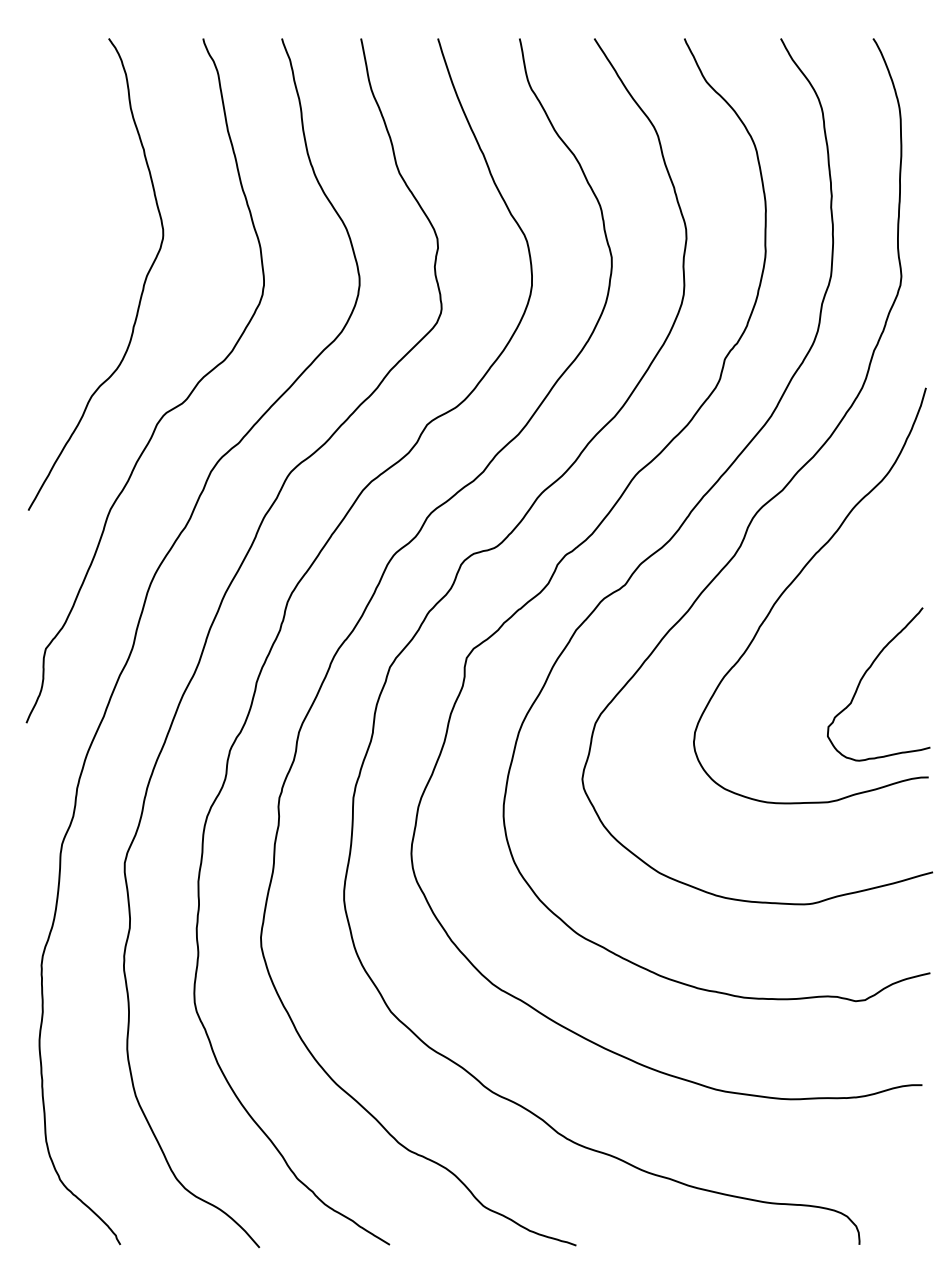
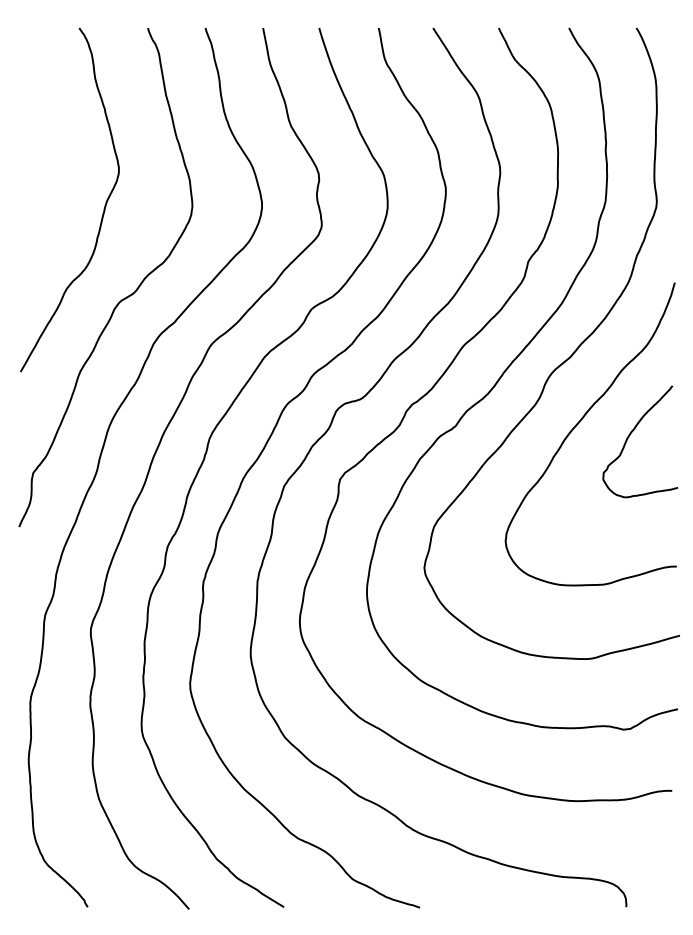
curve: (865, 675) -> (630, 435), moved

